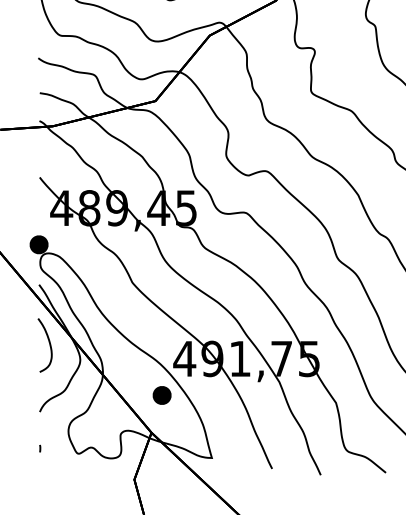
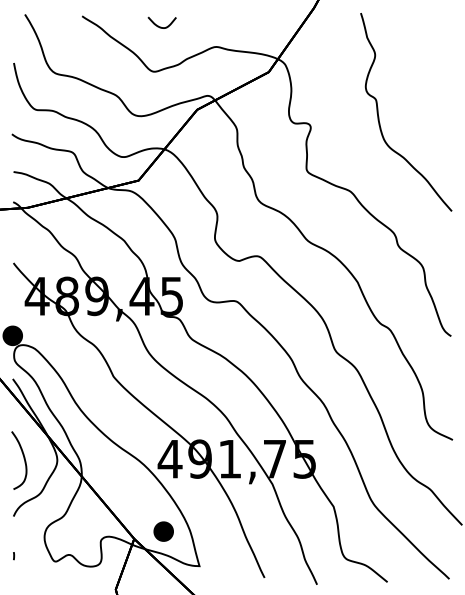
curve: (48, 343) -> (23, 458), moved
part: (161, 395) -> (163, 531), moved

